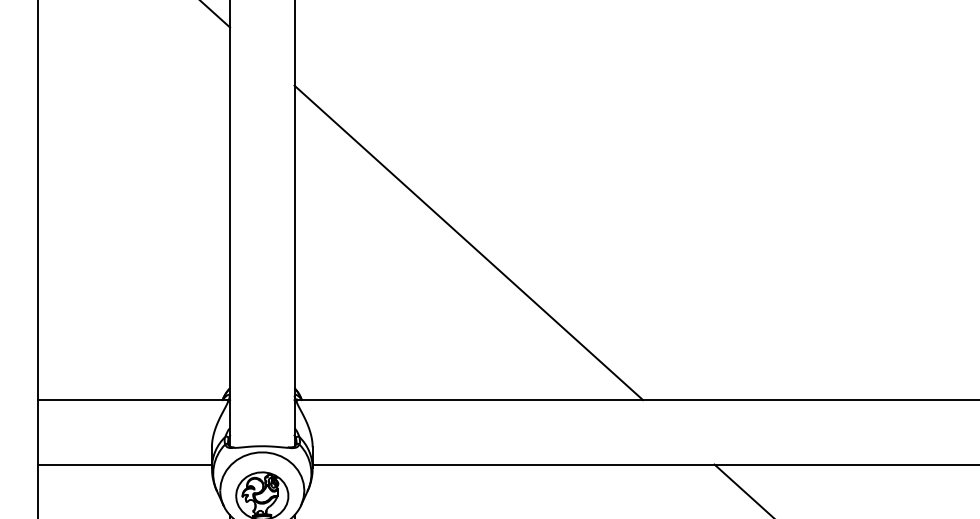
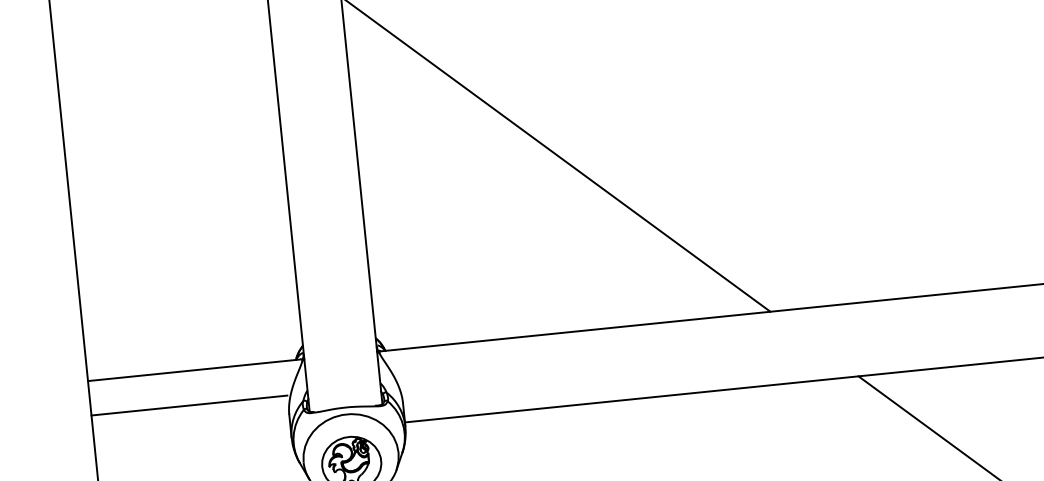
line: (124, 464) -> (188, 405), moved

